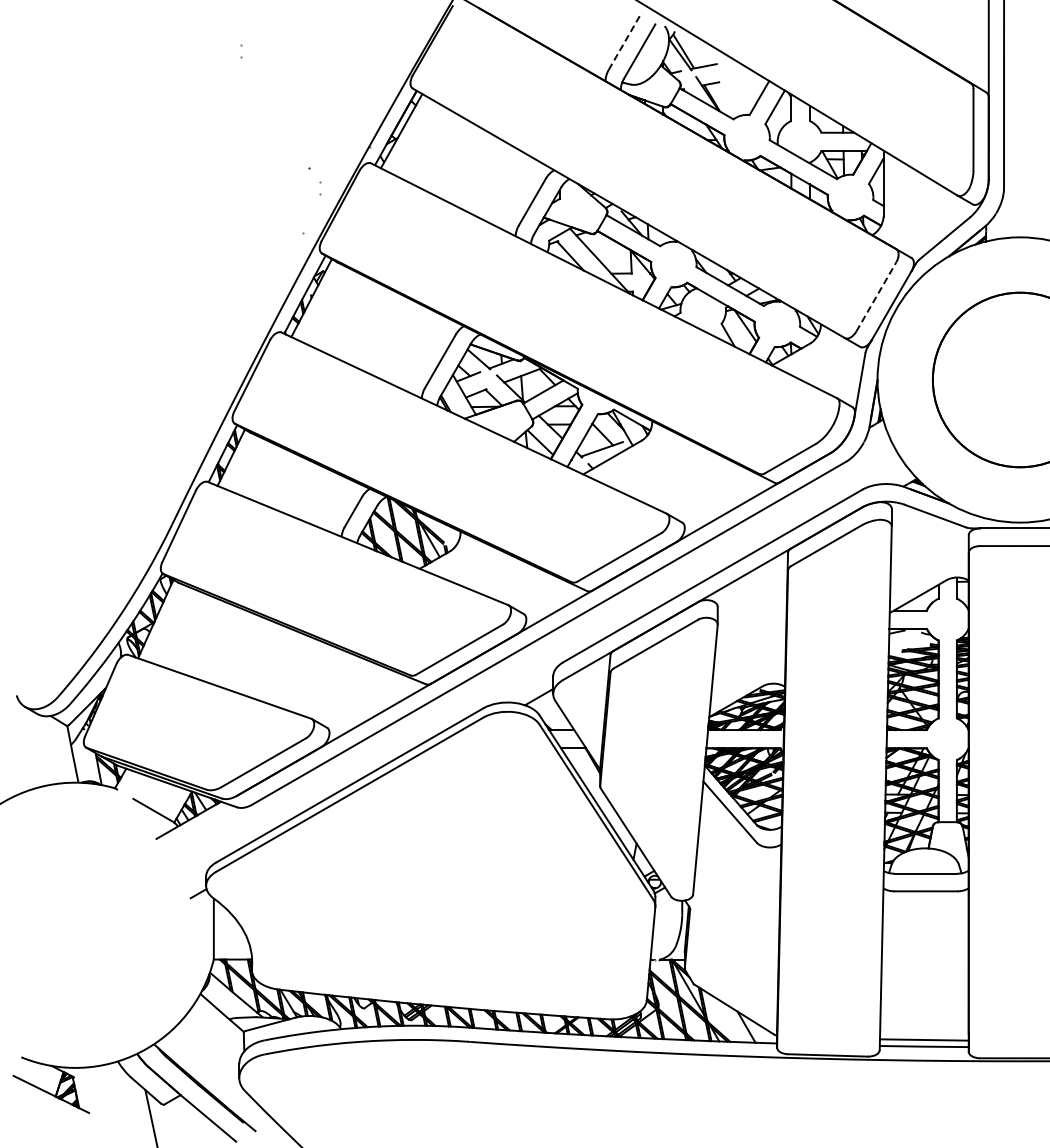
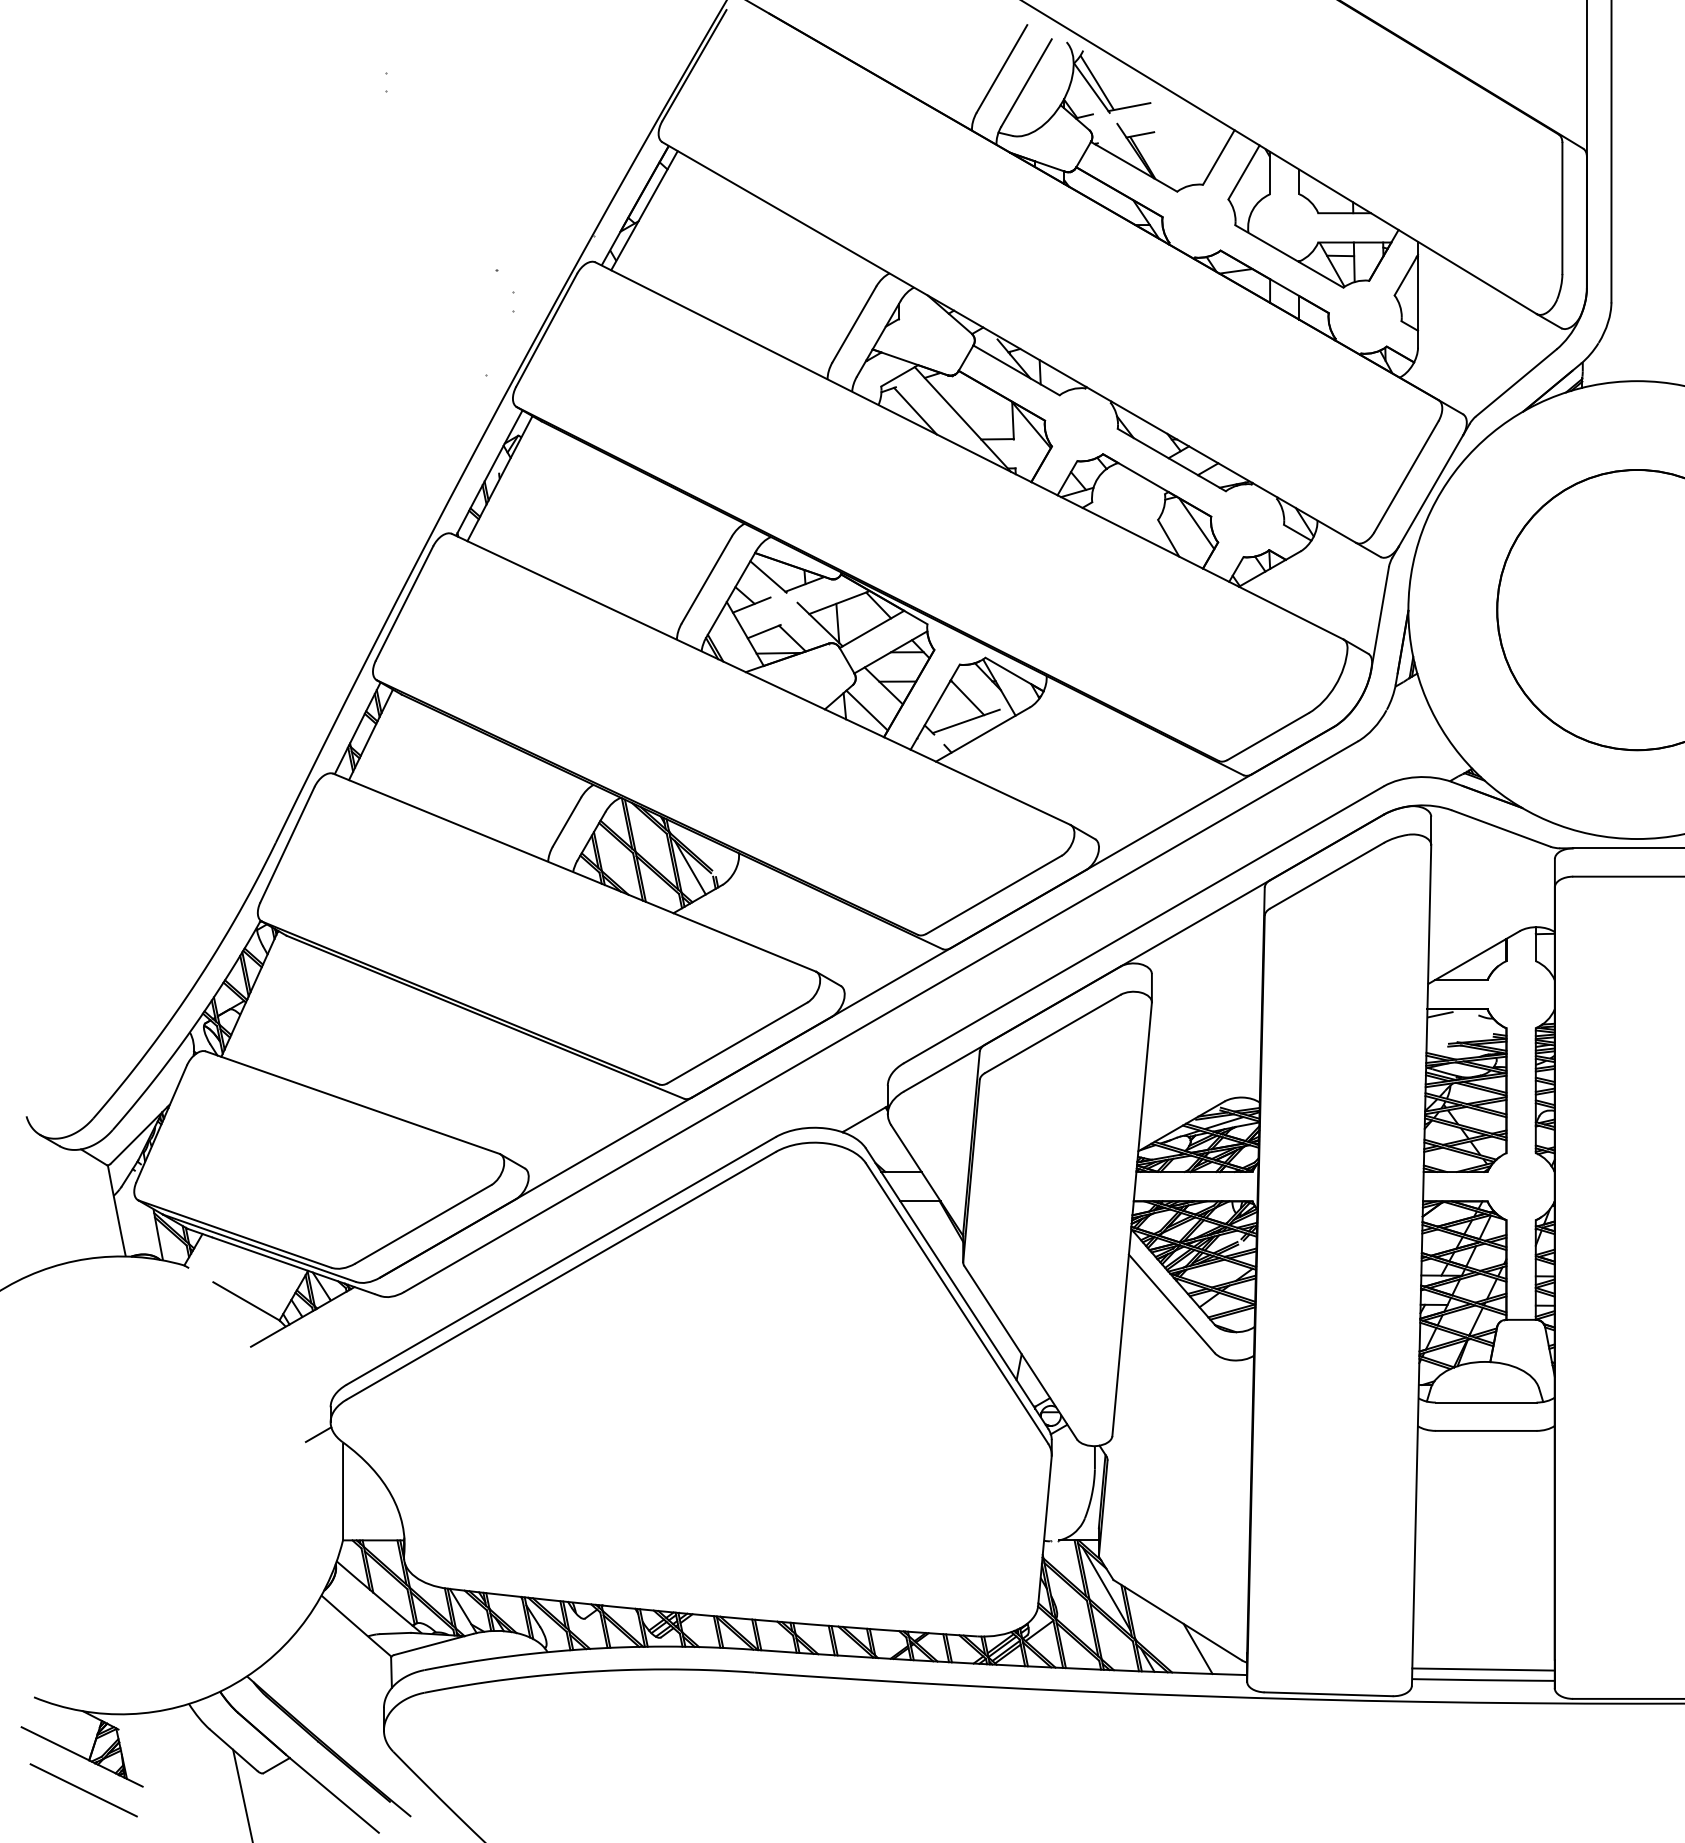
line: (624, 42) -> (1002, 68), dashed -> solid
line: (876, 296) -> (1406, 476), dashed -> solid
line: (52, 1115) -> (84, 1790), added

